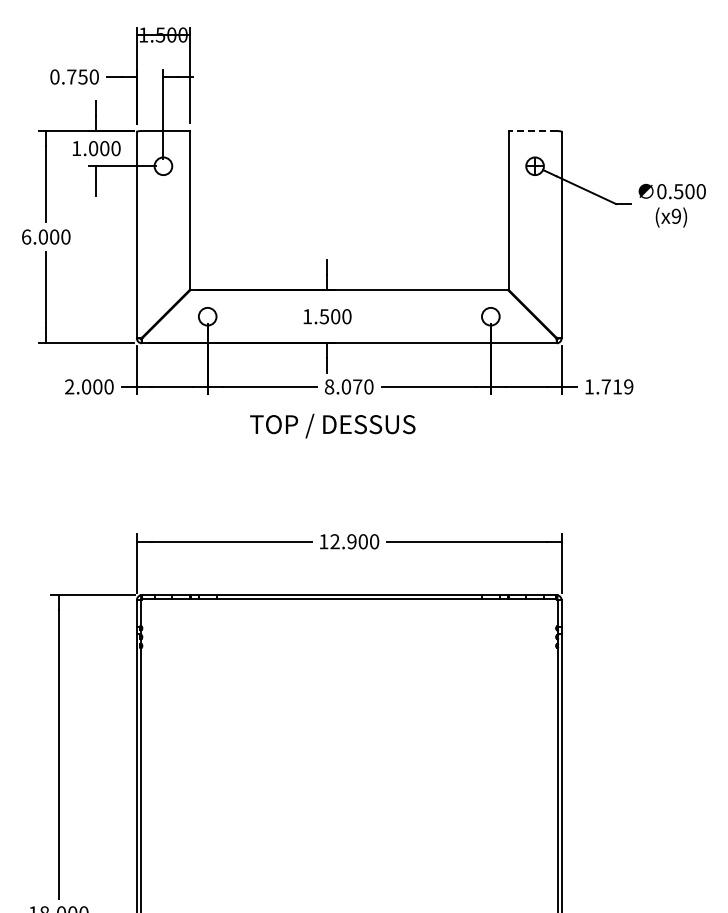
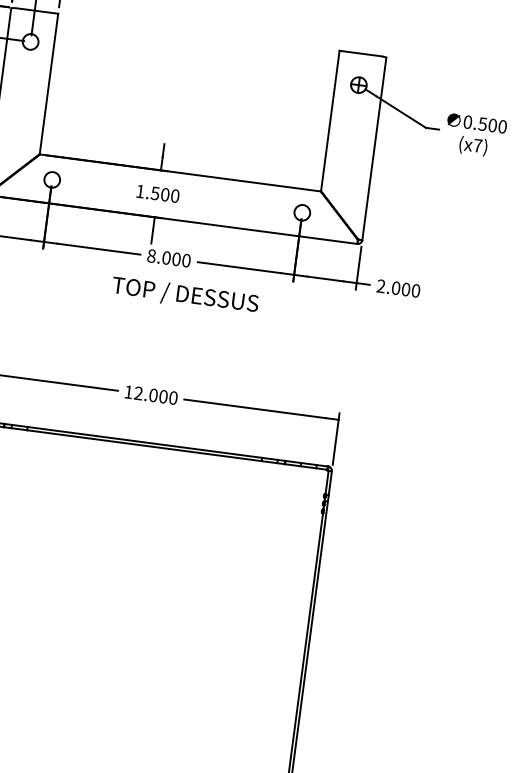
line: (532, 130) -> (360, 53), dashed -> solid
text: (676, 215) -> (478, 145), (x9) -> (x7)
text: (357, 386) -> (176, 258), 8.070 -> 8.000
text: (608, 386) -> (398, 288), 1.719 -> 2.000
text: (332, 425) -> (185, 295), moved
text: (351, 541) -> (153, 395), 12.900 -> 12.000

